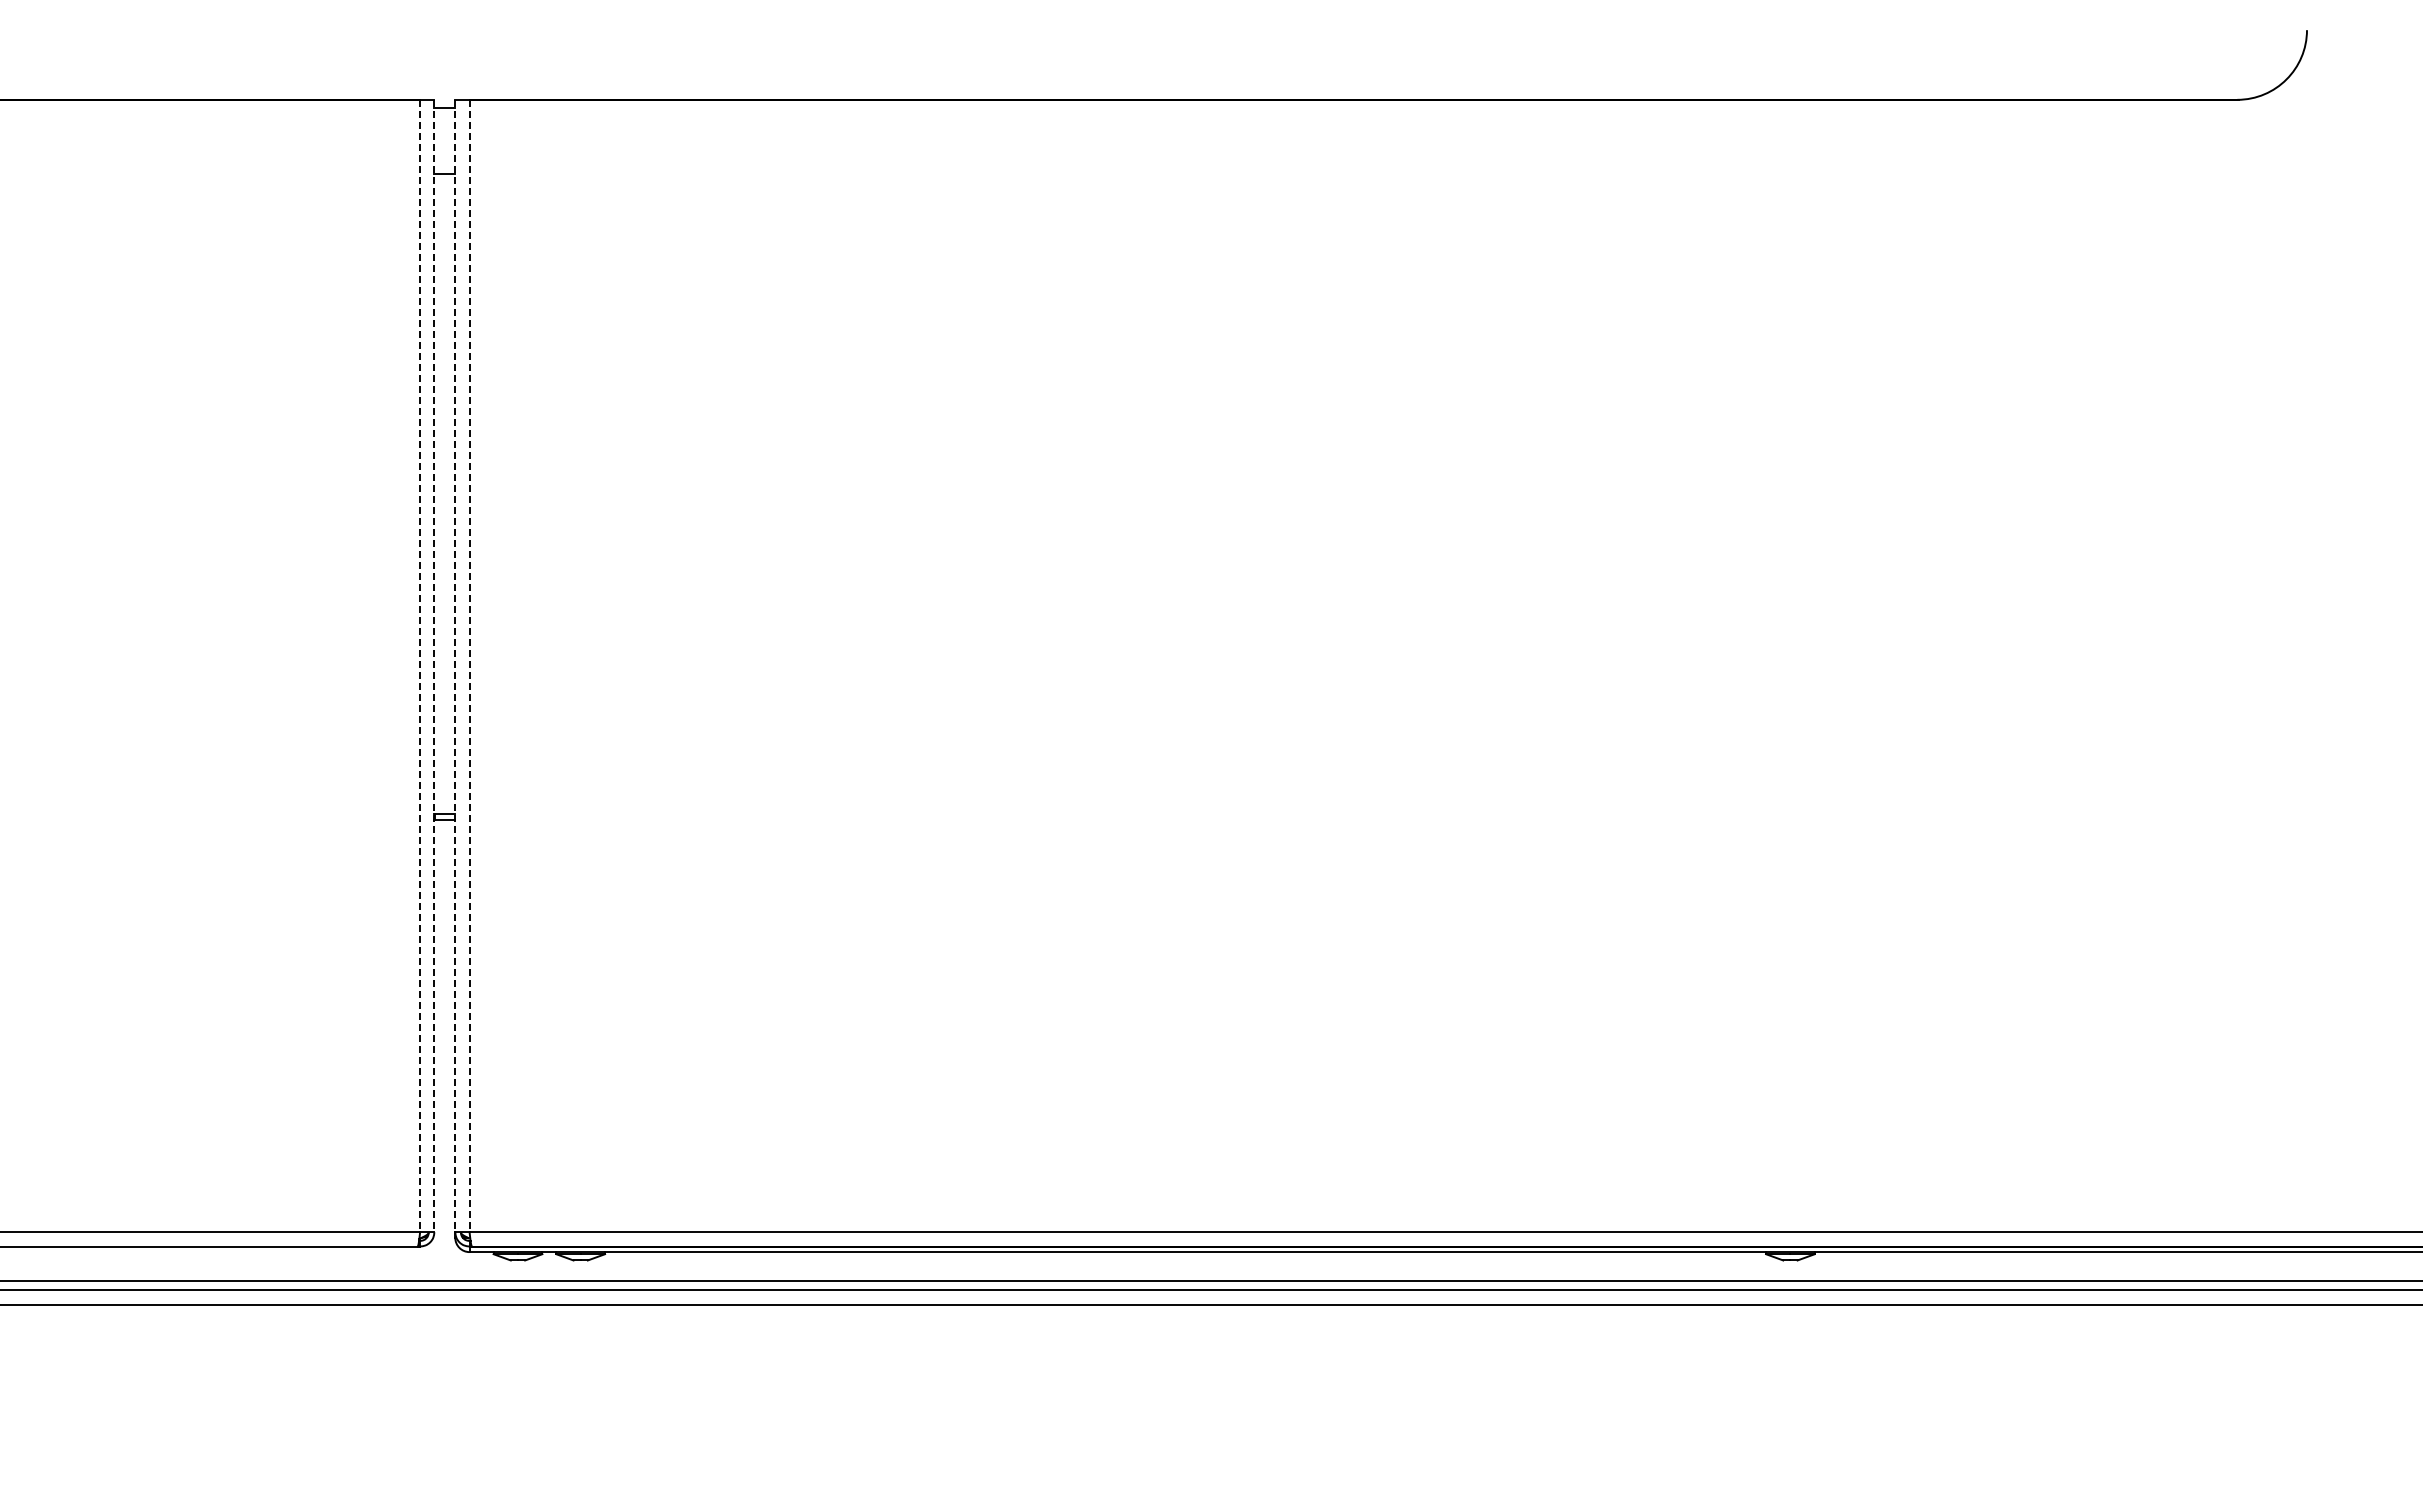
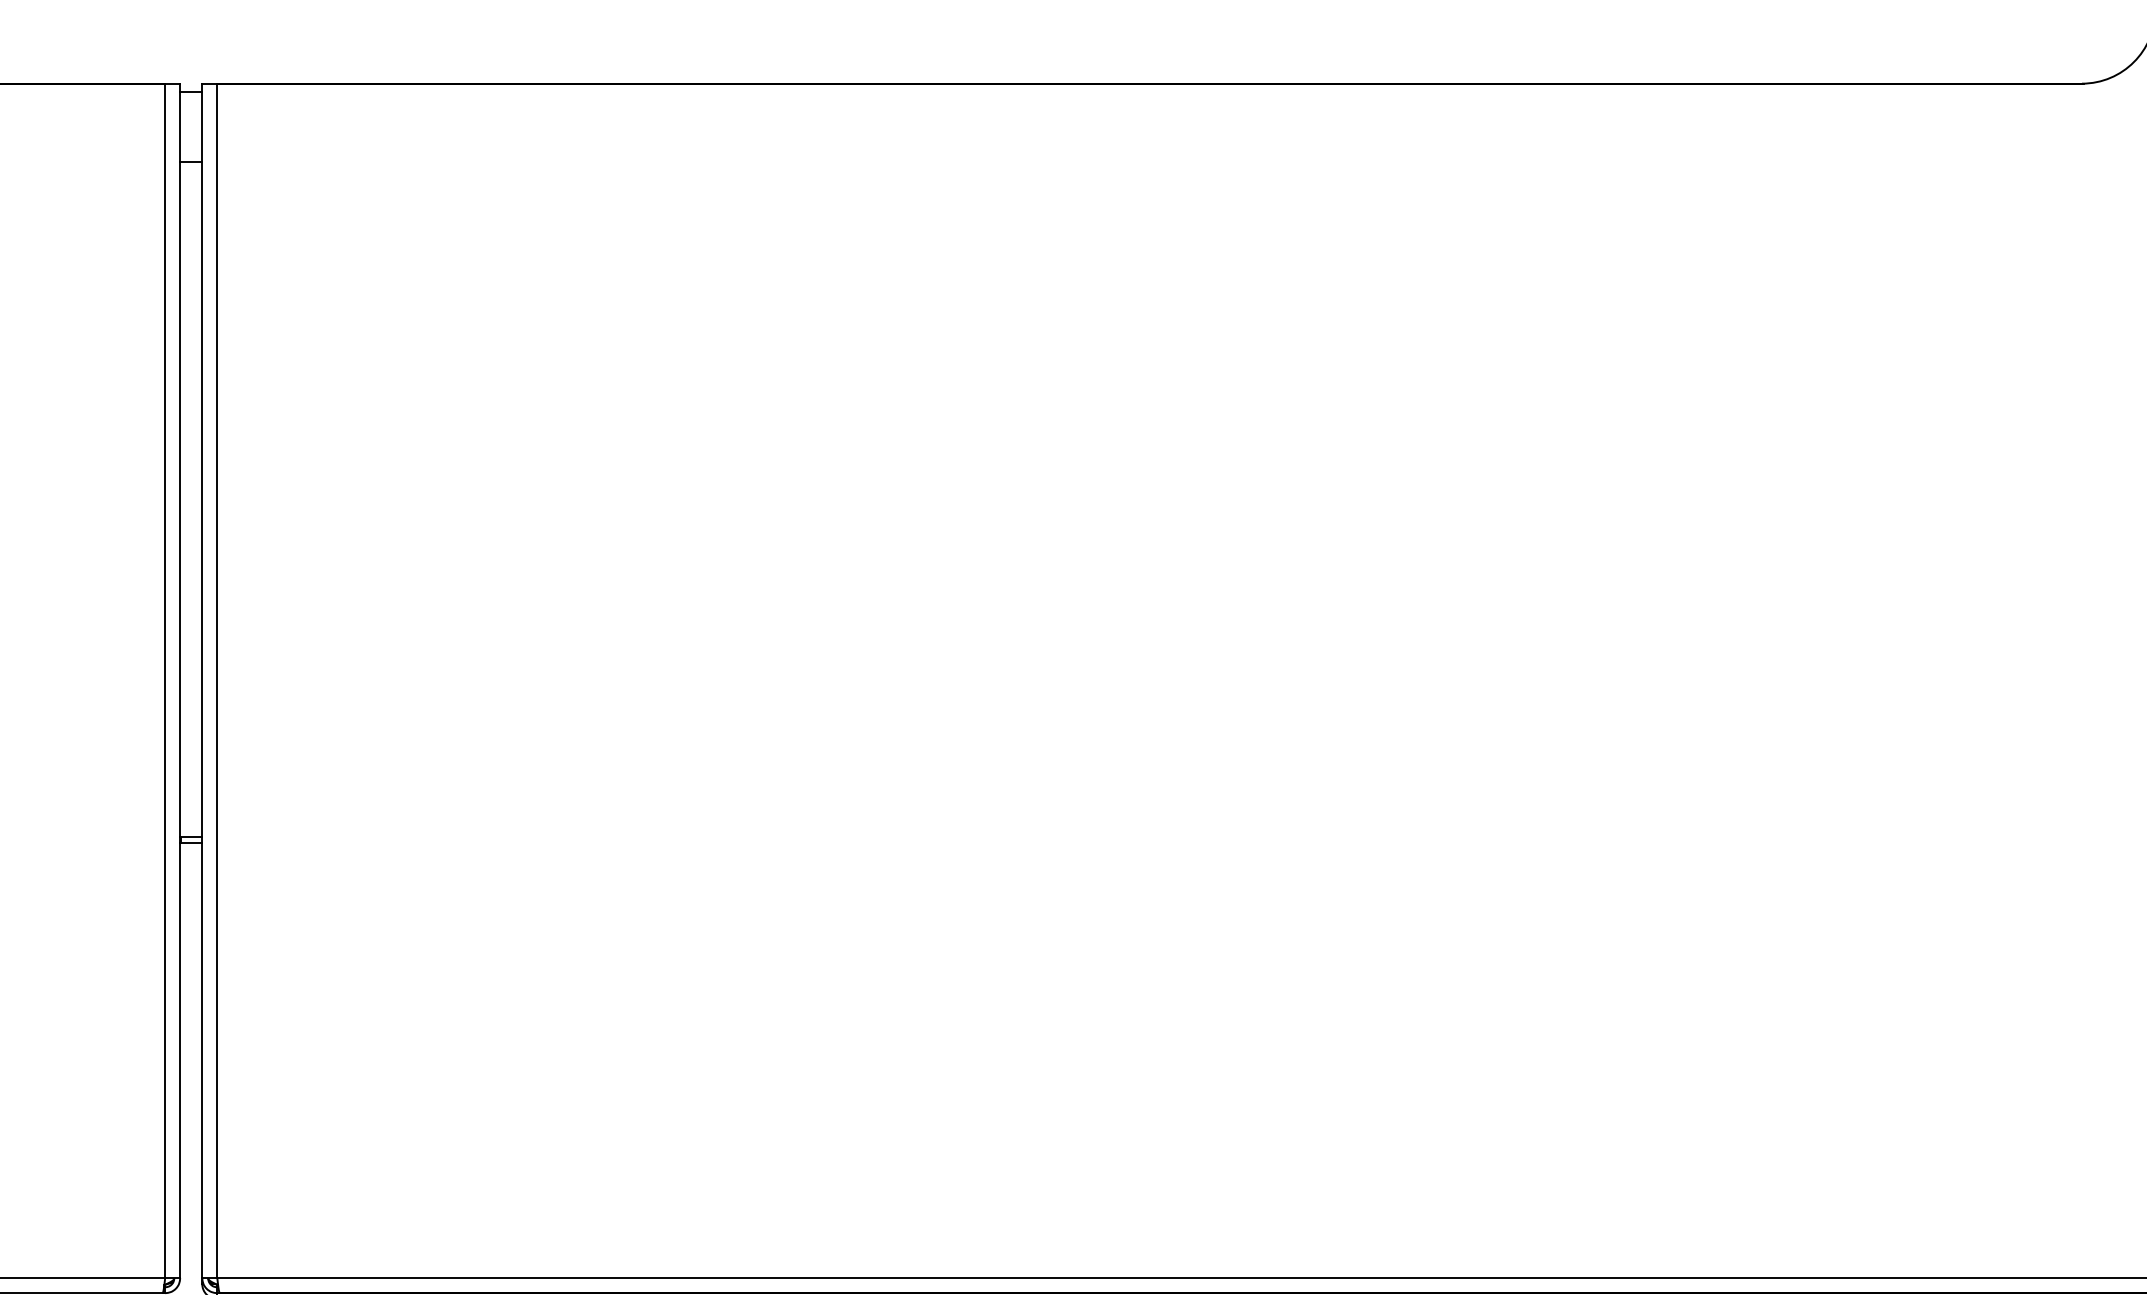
line: (420, 666) -> (165, 681), dashed -> solid
line: (434, 666) -> (180, 681), dashed -> solid
line: (455, 666) -> (202, 681), dashed -> solid
line: (469, 666) -> (217, 681), dashed -> solid

